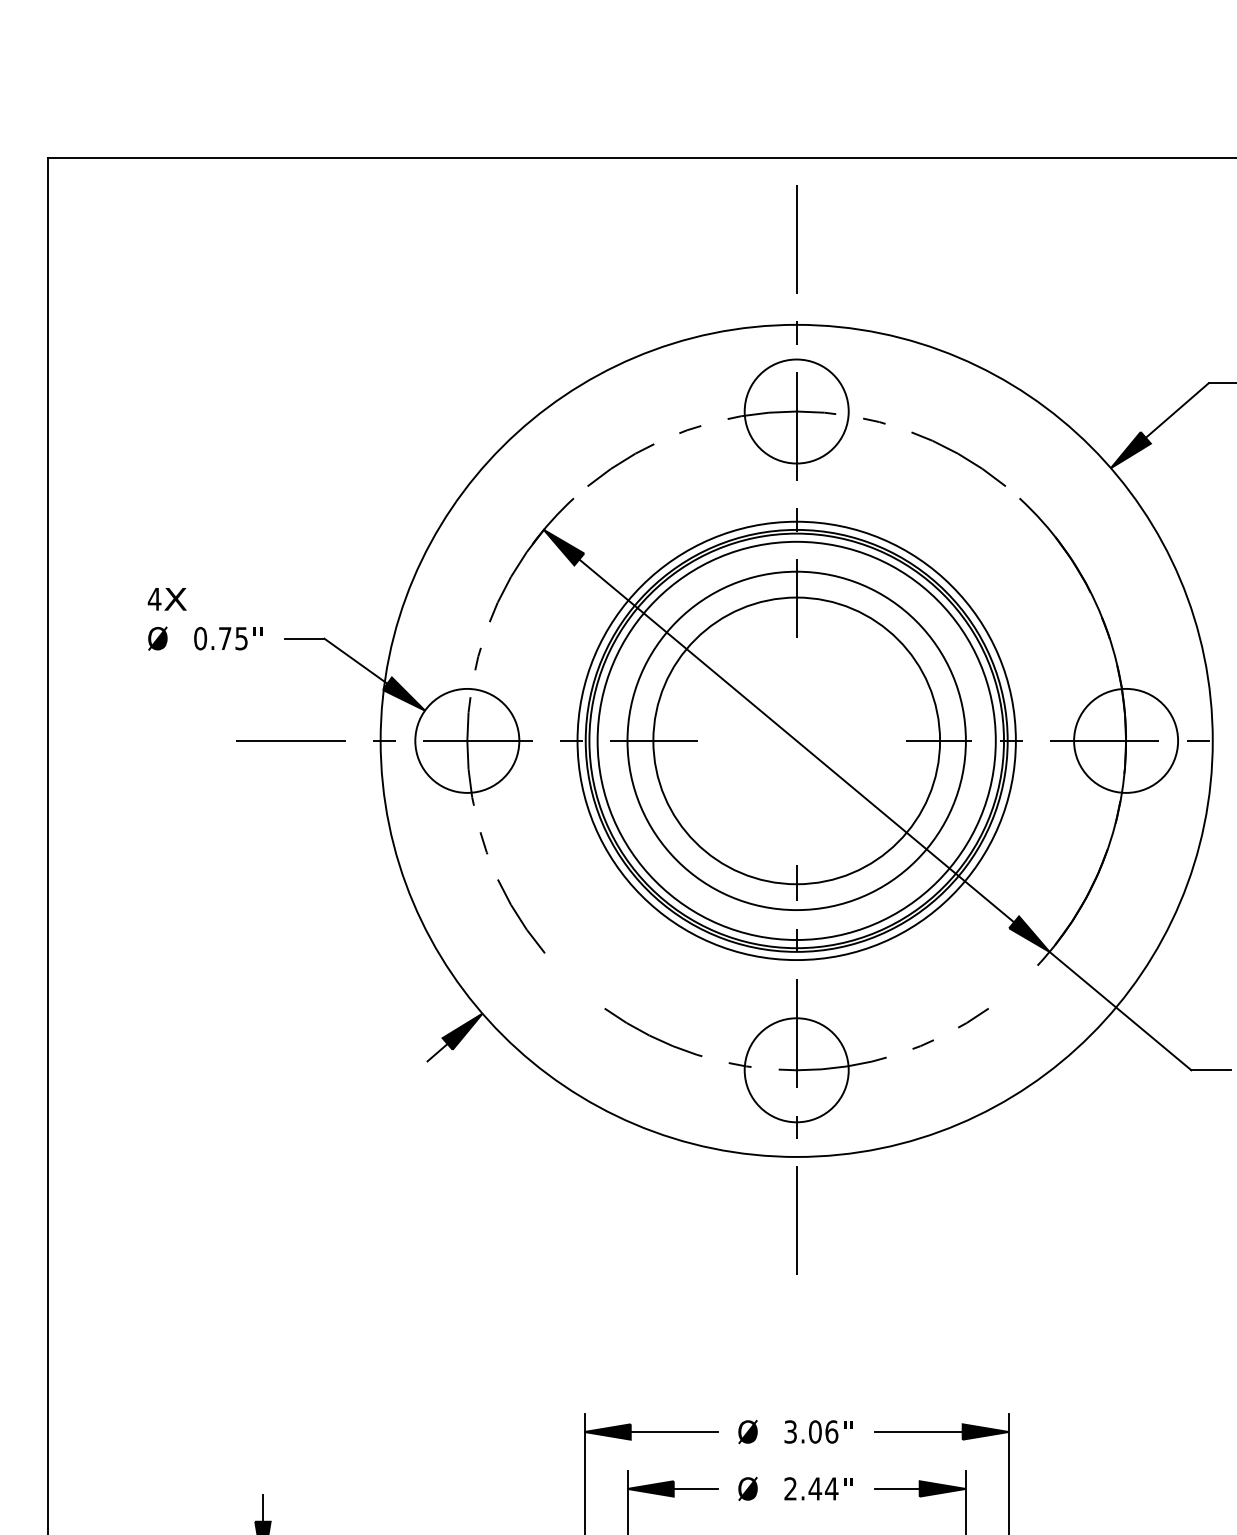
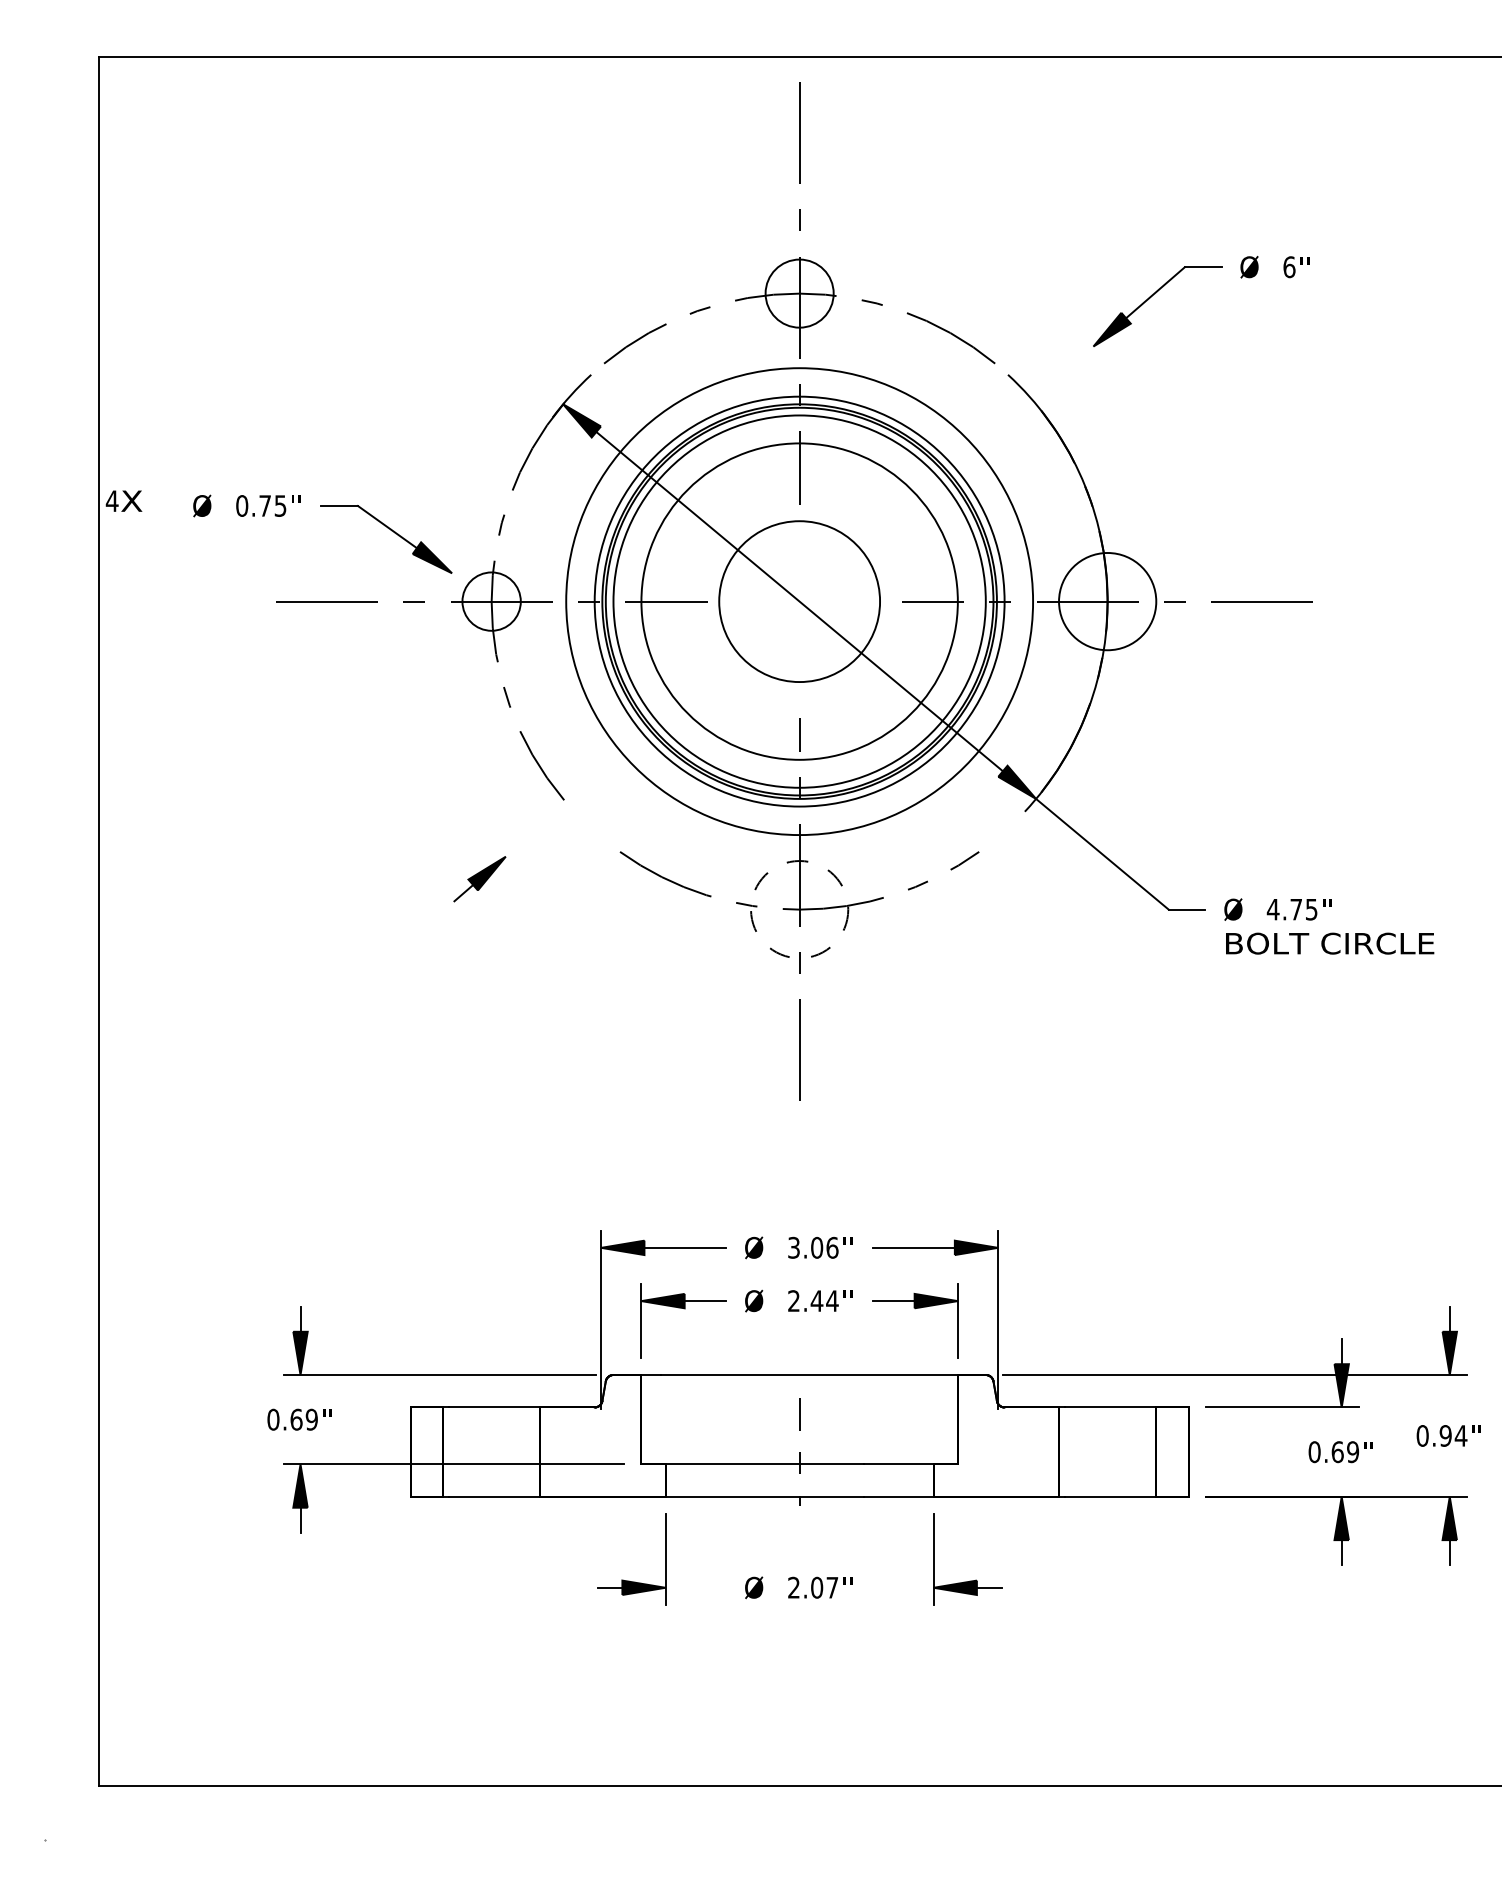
circle: (796, 411) -> (799, 293), size x0.7
text: (166, 598) -> (123, 500), moved
circle: (467, 740) -> (491, 601), size x0.6
circle: (796, 740) -> (799, 601), size x0.6
circle: (796, 740) -> (799, 601), size x0.6
circle: (796, 1070) -> (799, 909), solid -> dashed

